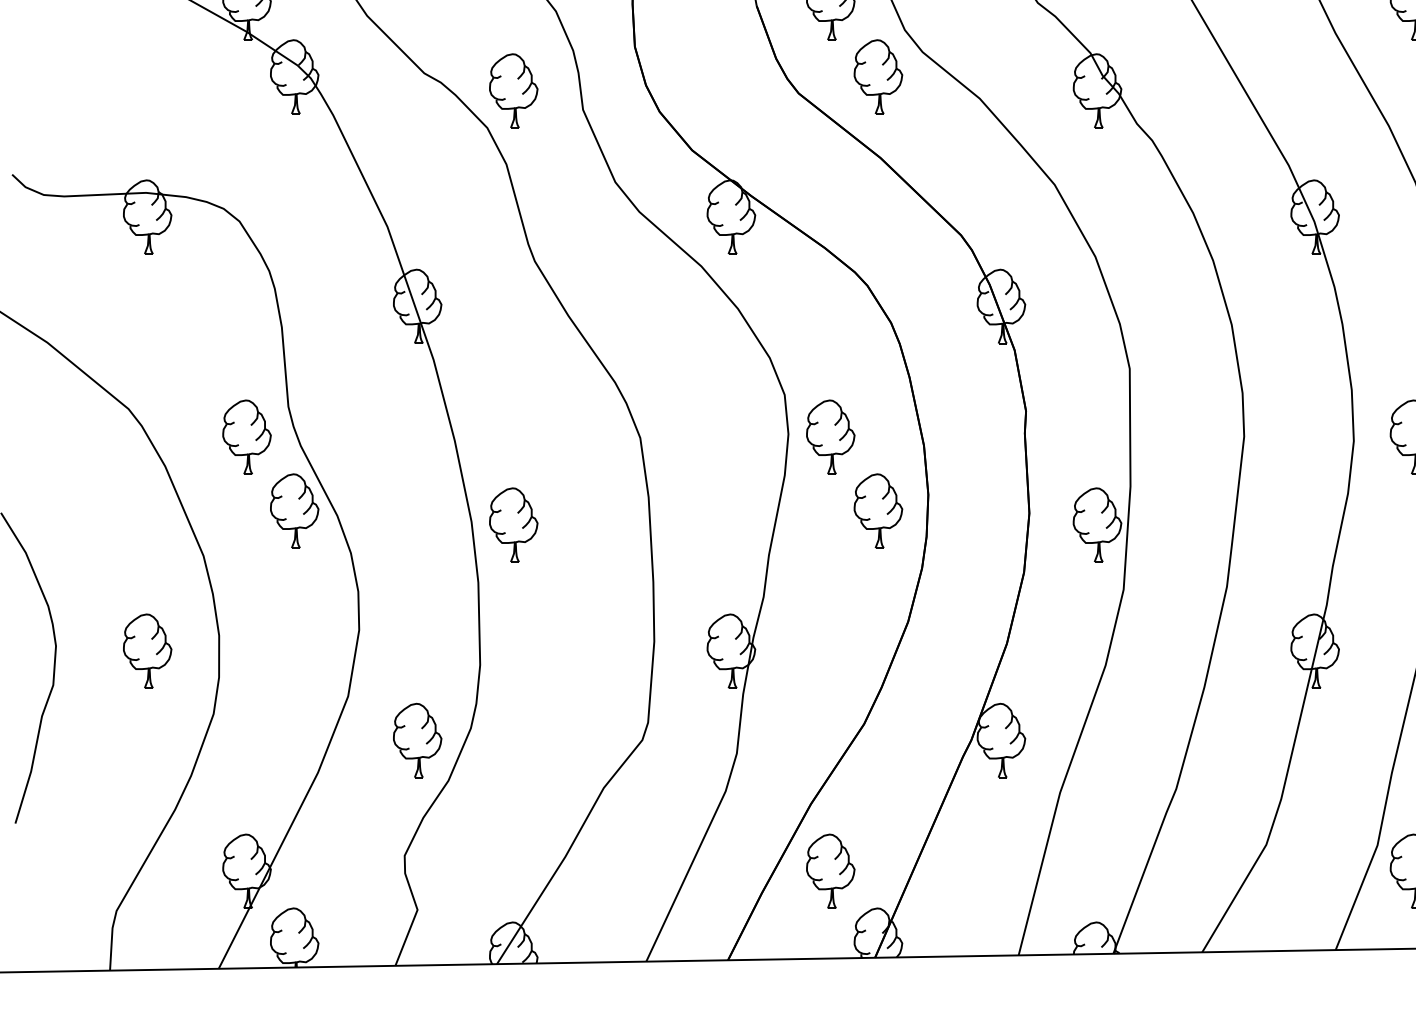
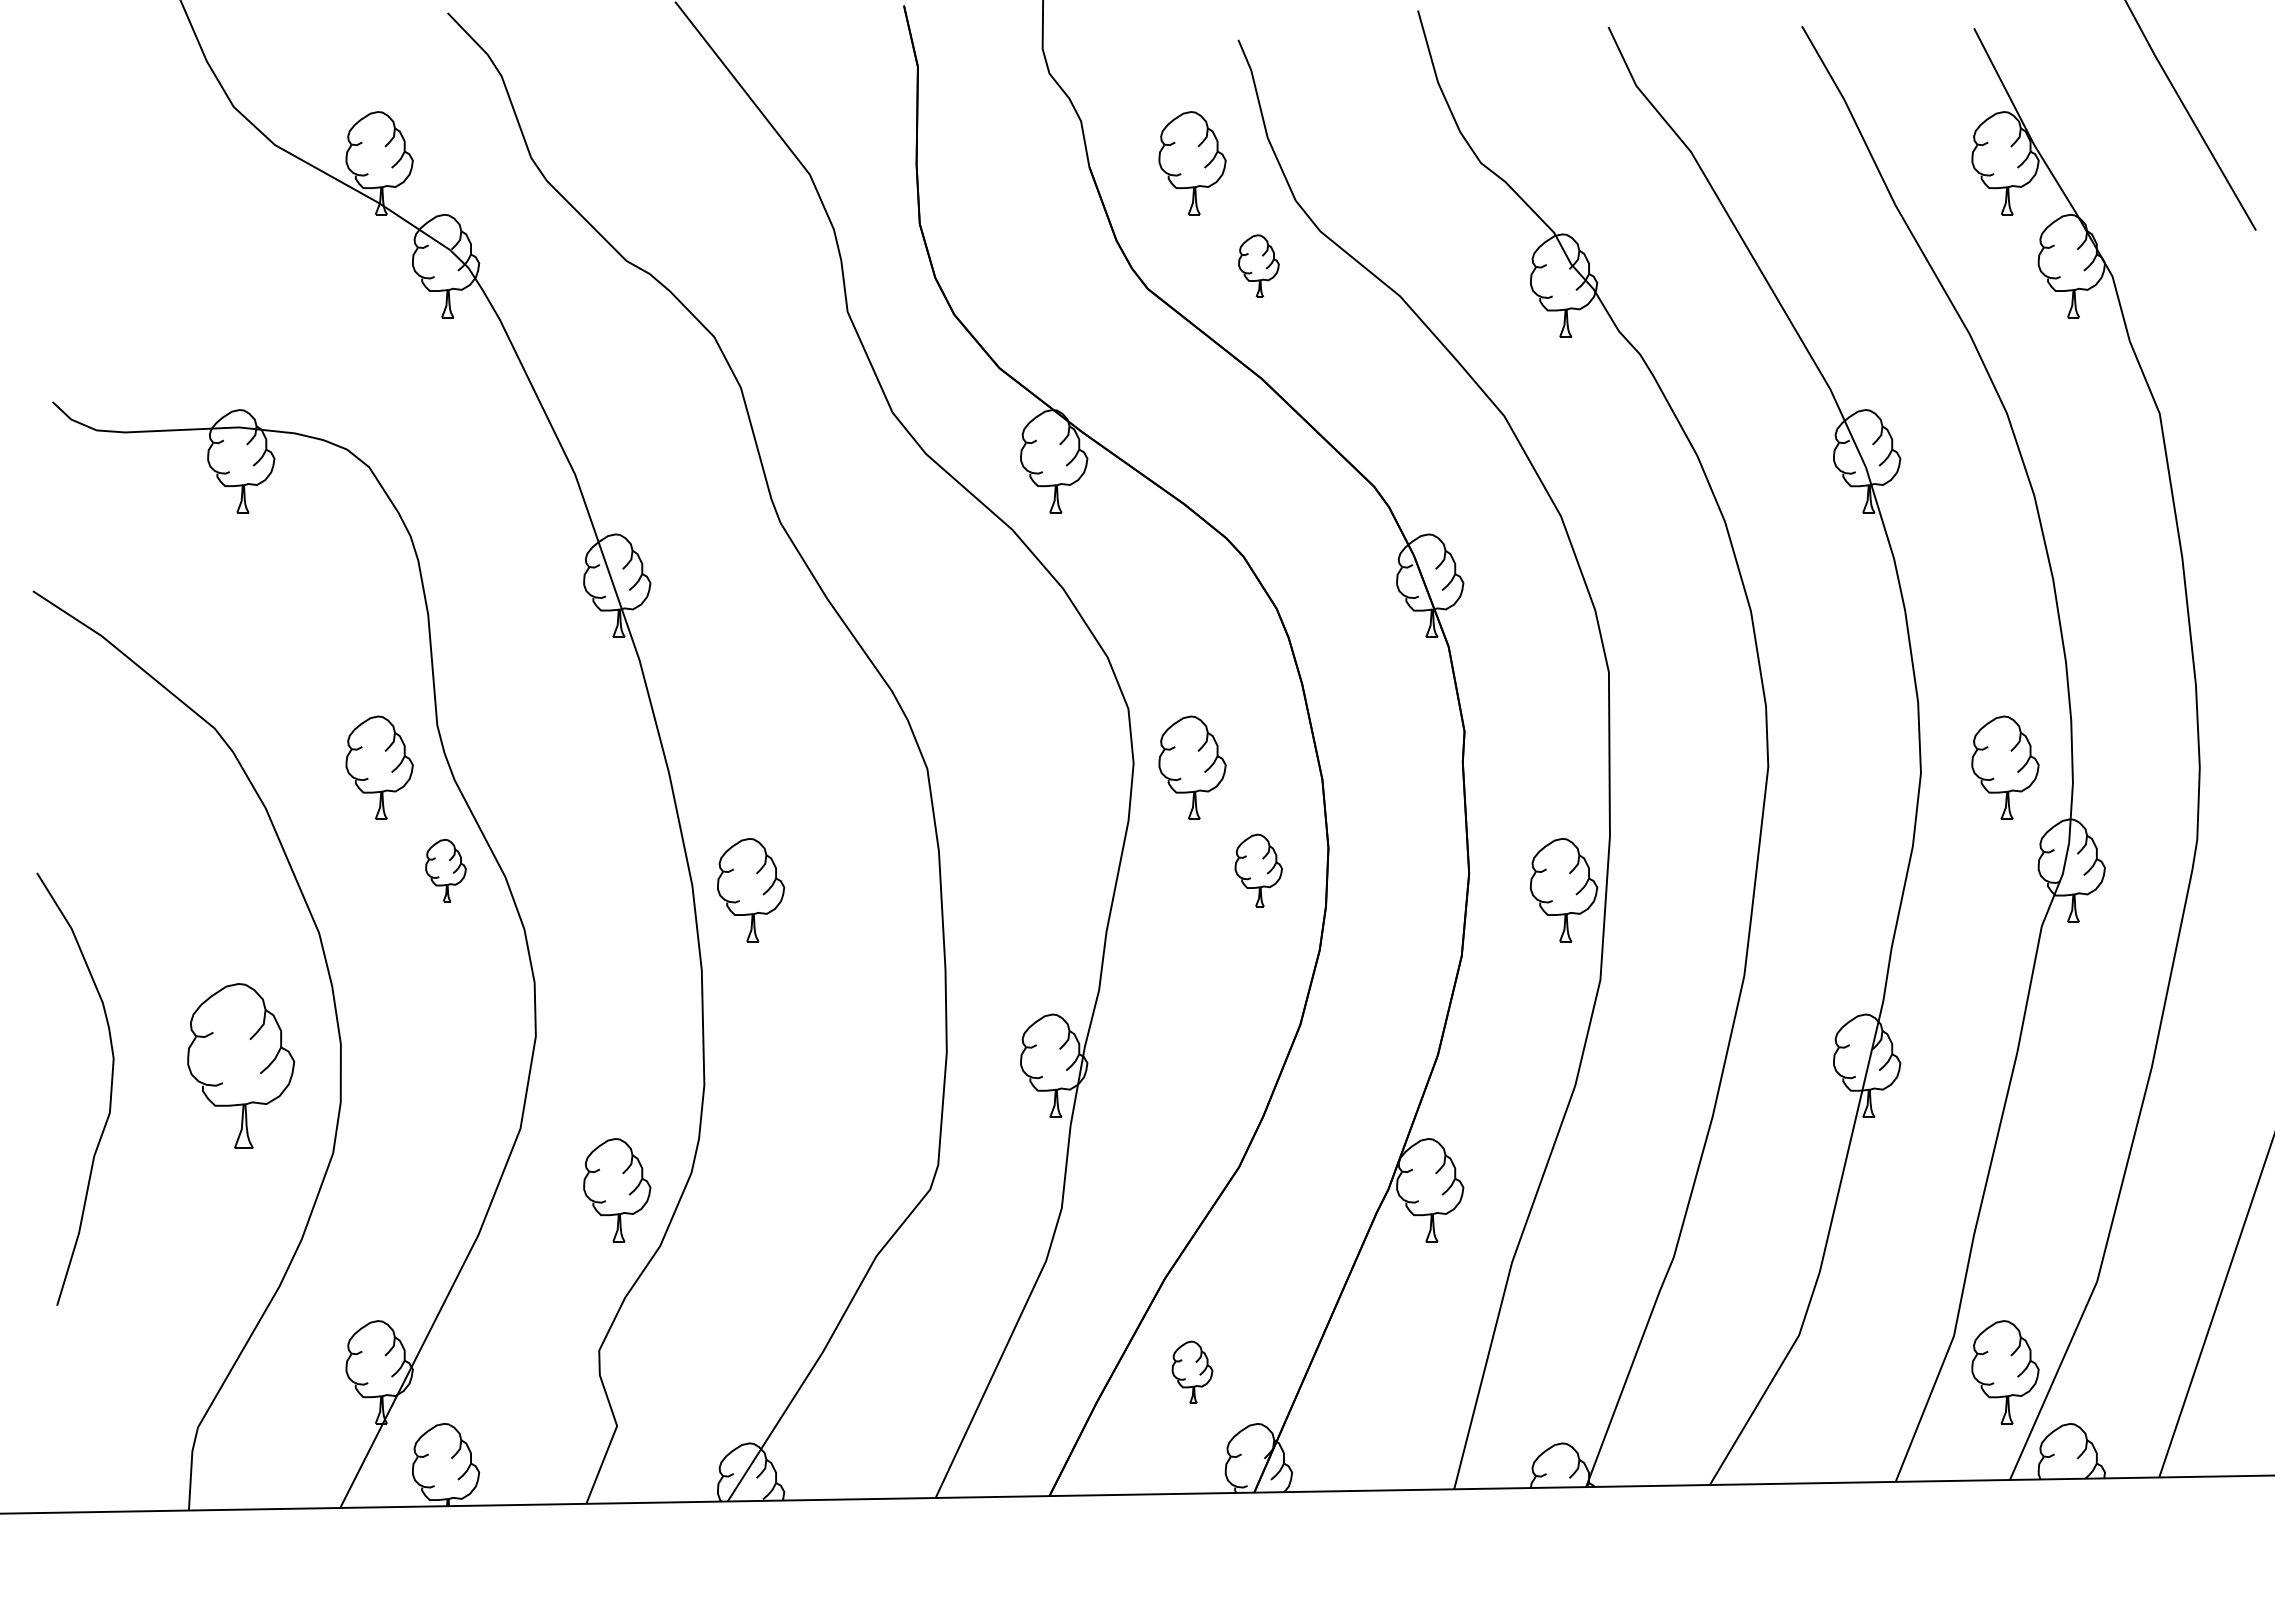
part: (878, 76) -> (1258, 265), size x0.6
part: (514, 90) -> (751, 285), removed
part: (294, 511) -> (445, 870), size x0.6
part: (878, 511) -> (1258, 870), size x0.7
part: (147, 651) -> (241, 1065), size x1.6
part: (830, 871) -> (1192, 1372), size x0.6

